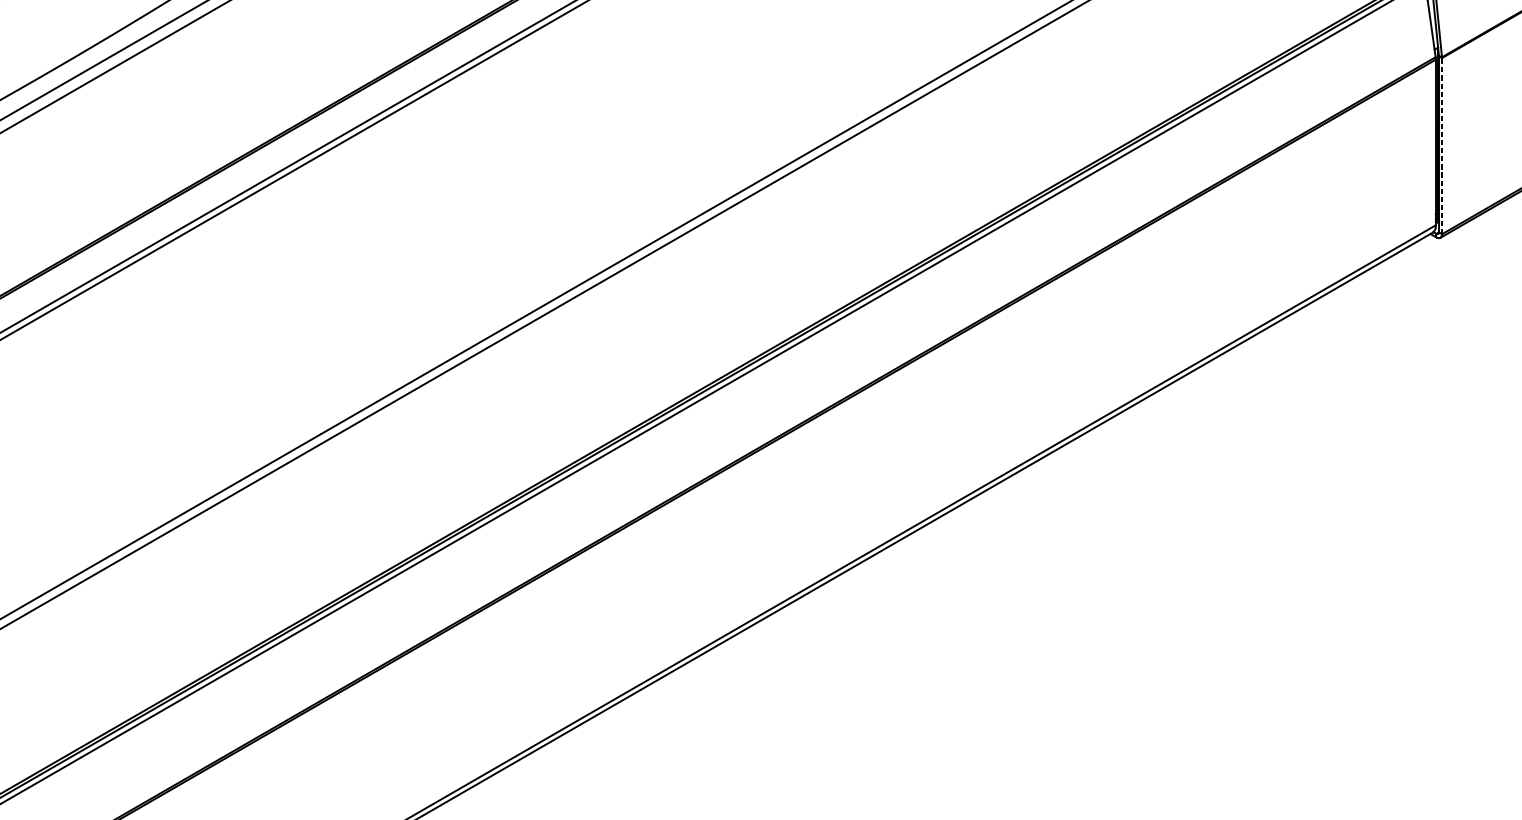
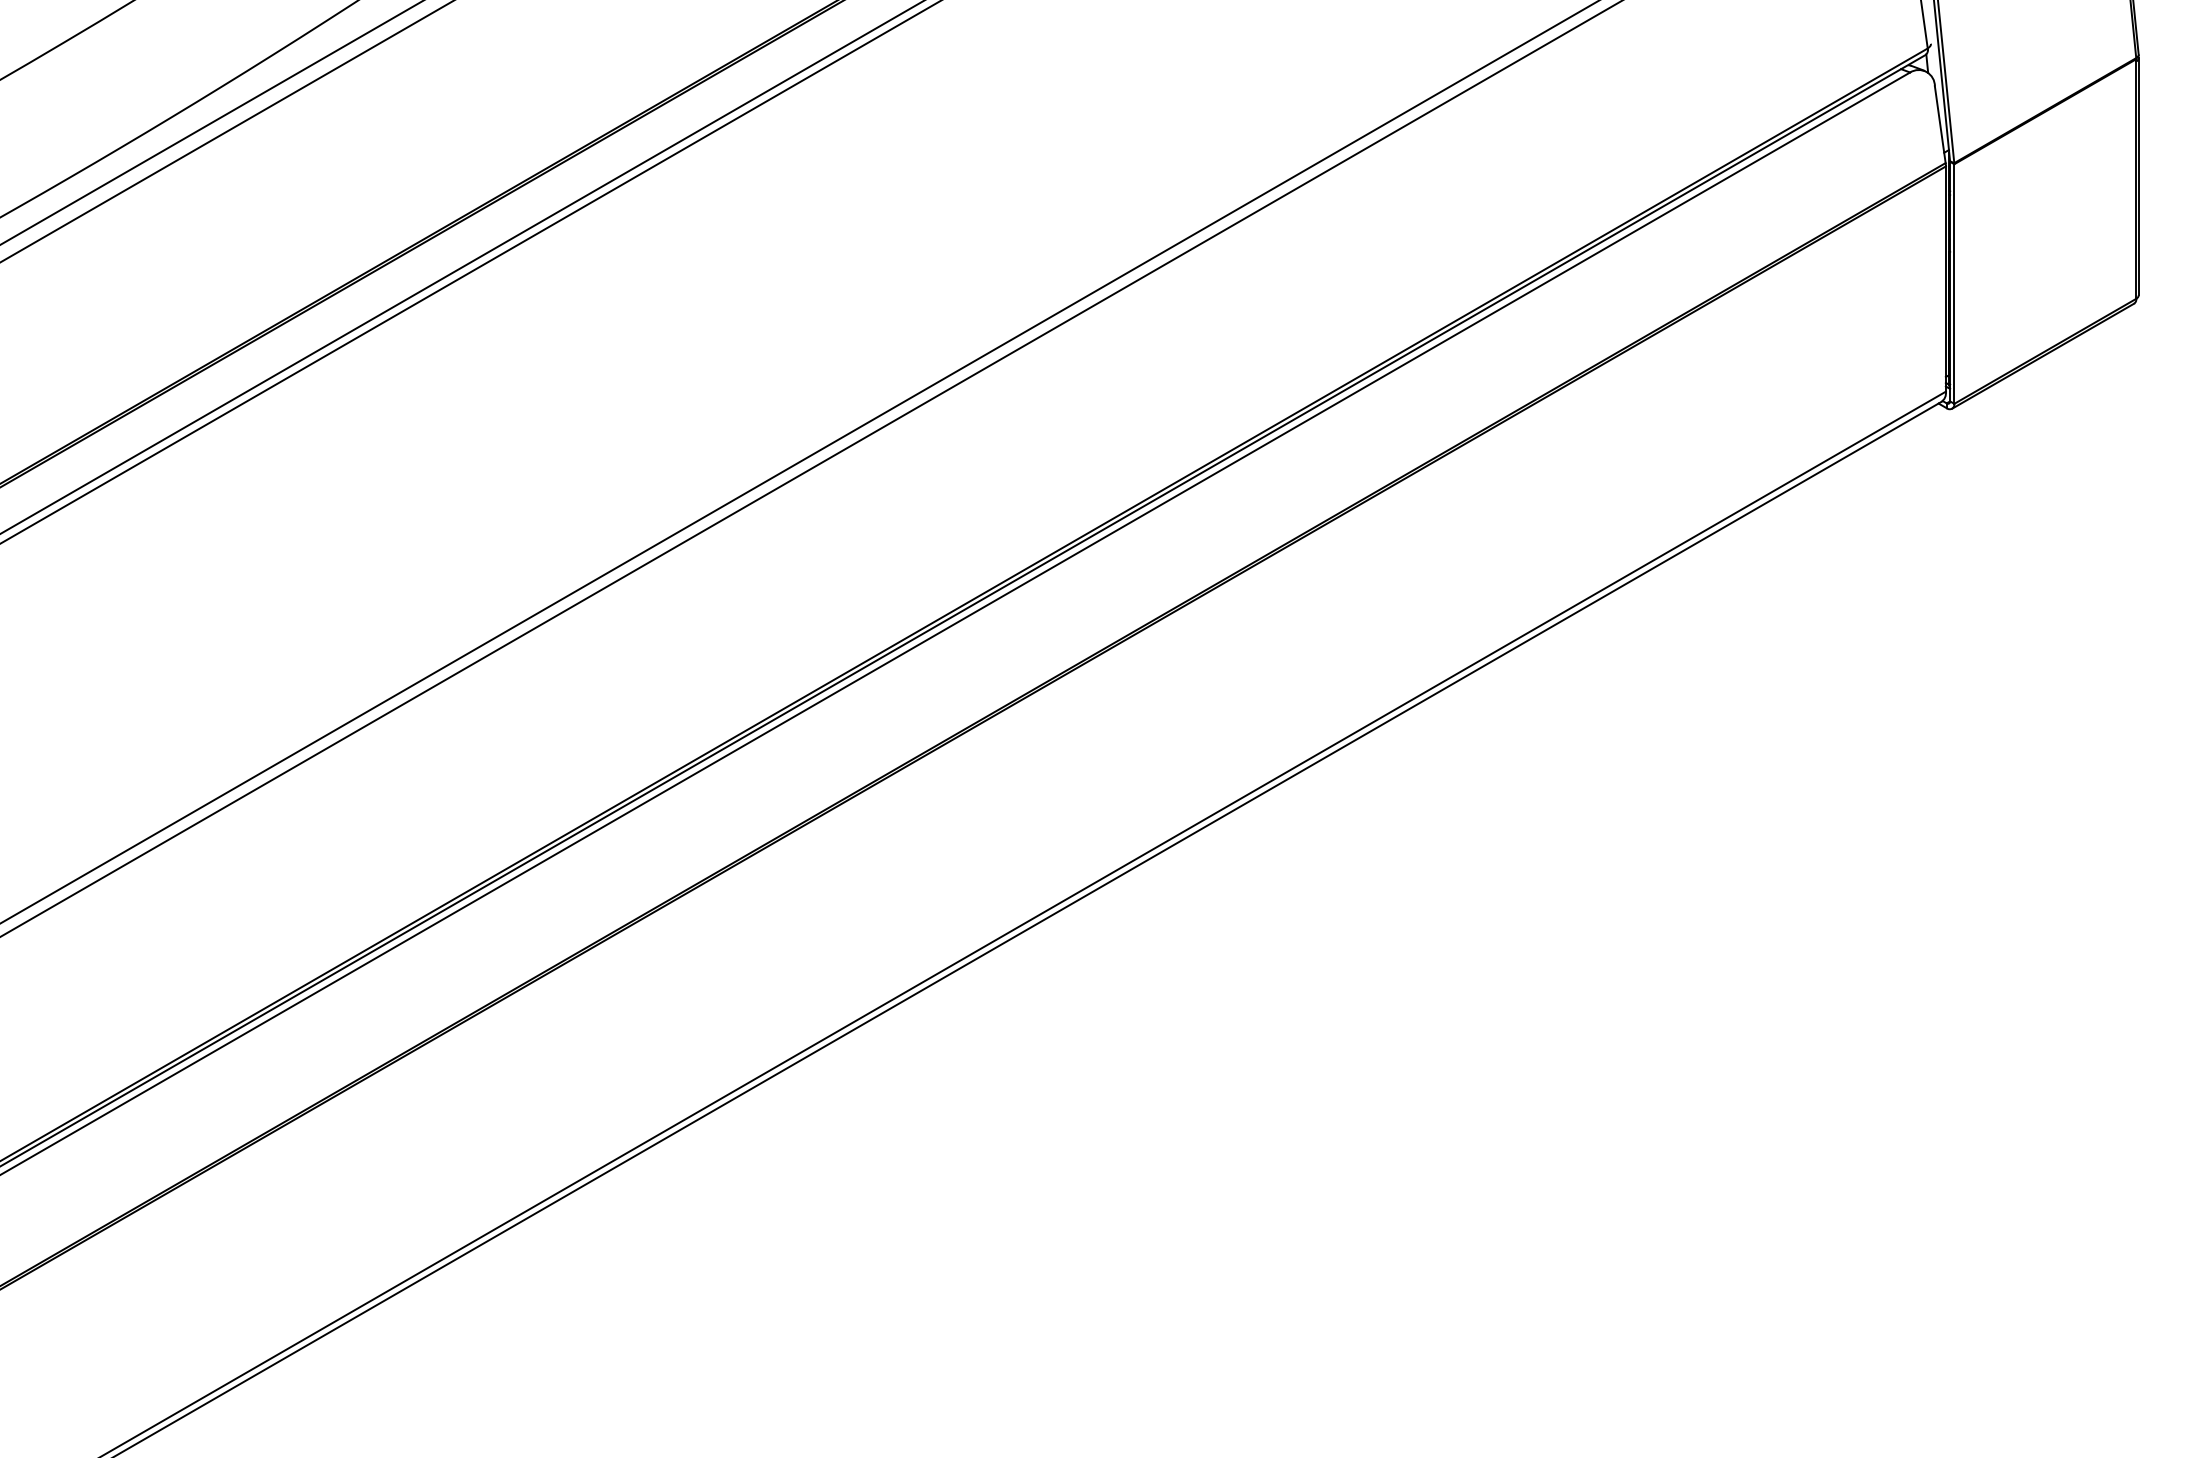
line: (1442, 146) -> (1954, 284), dashed -> solid

